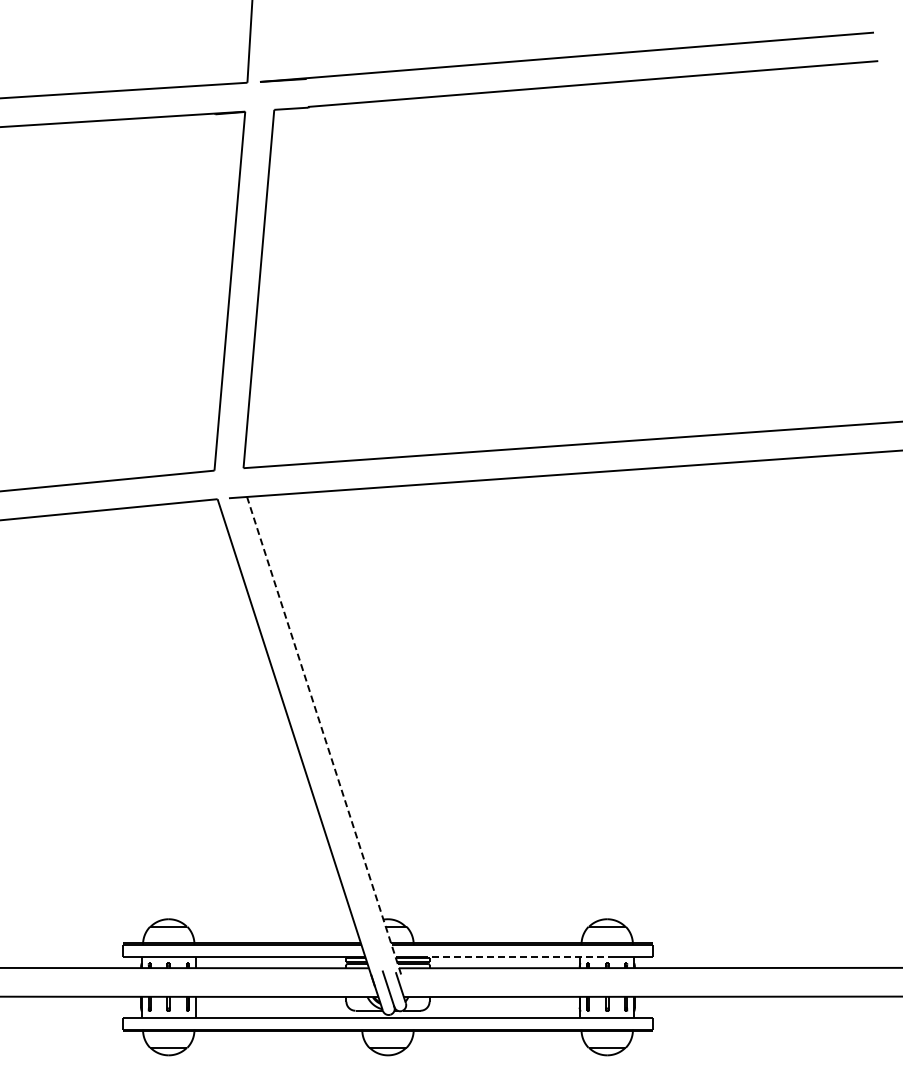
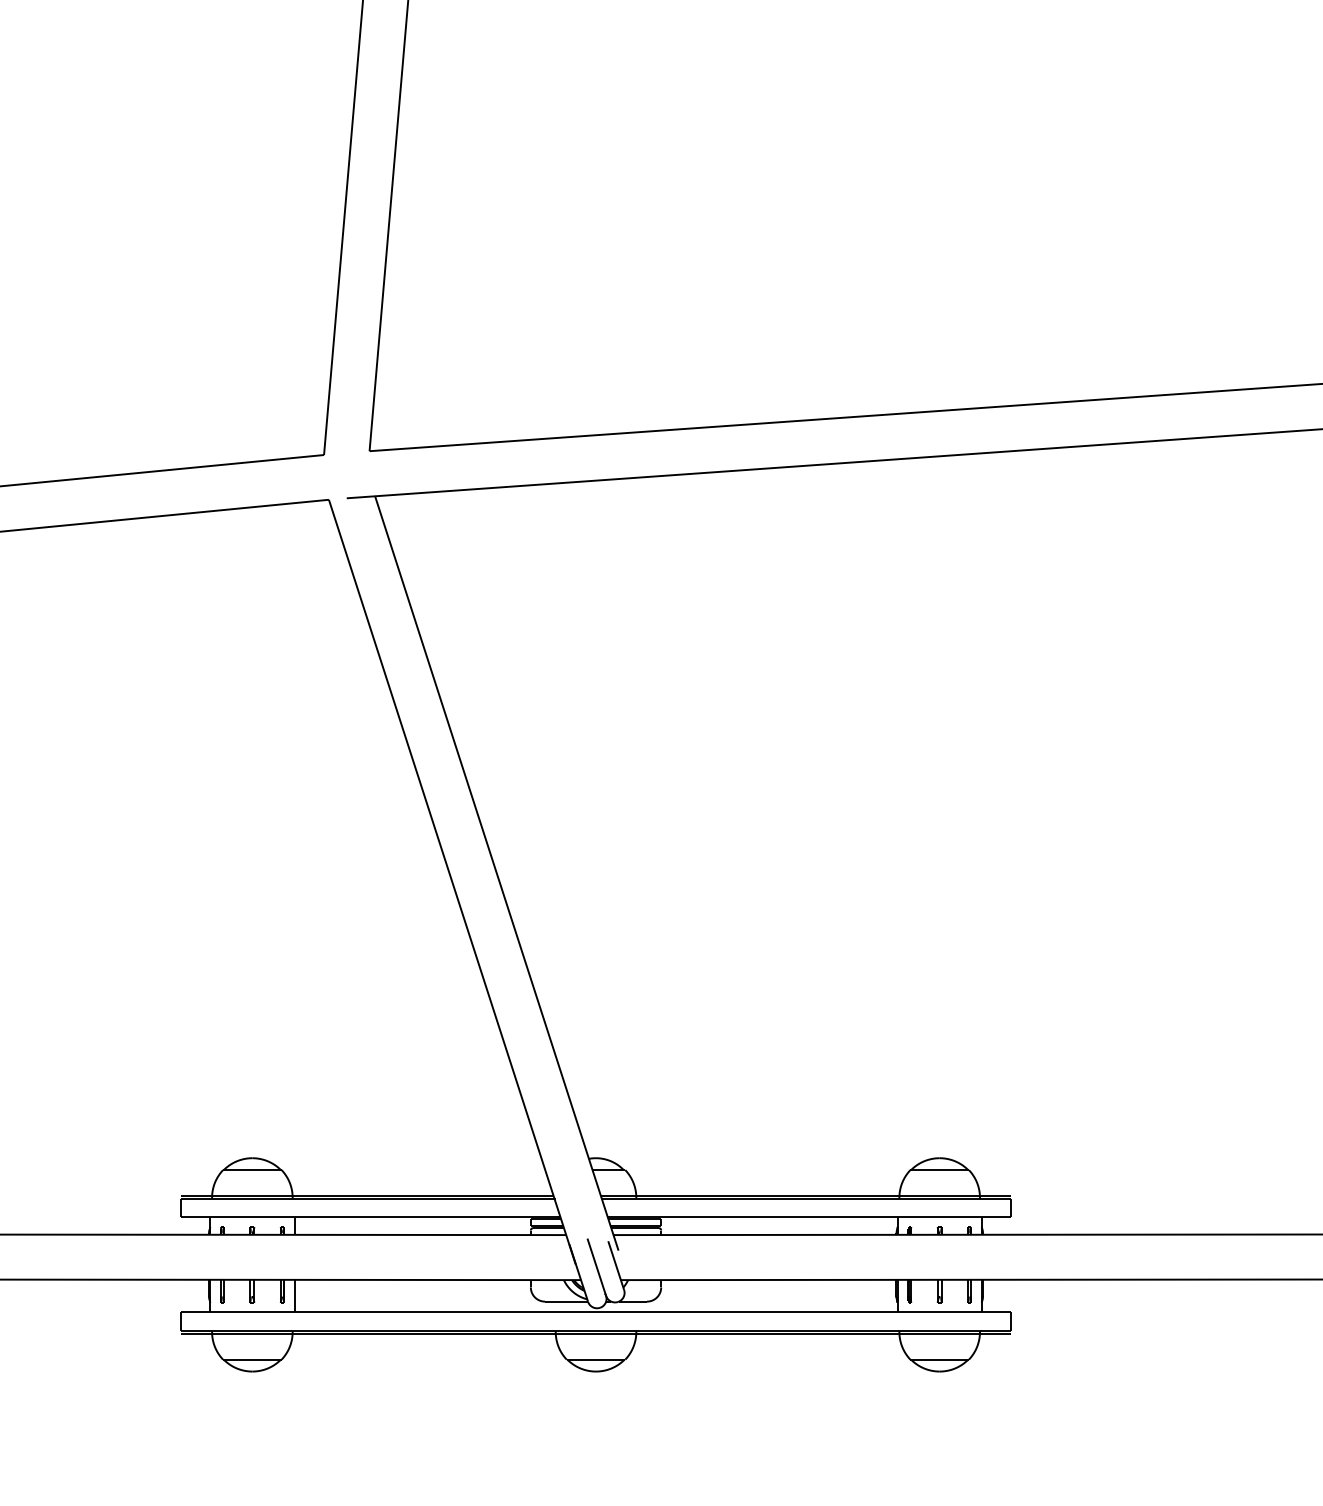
line: (324, 737) -> (496, 873), dashed -> solid
line: (519, 957) -> (802, 1218), dashed -> solid

